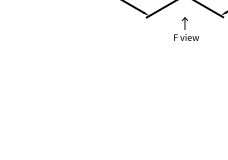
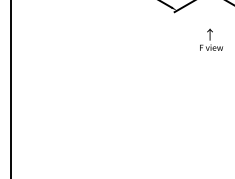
text: (186, 28) -> (211, 39), moved

